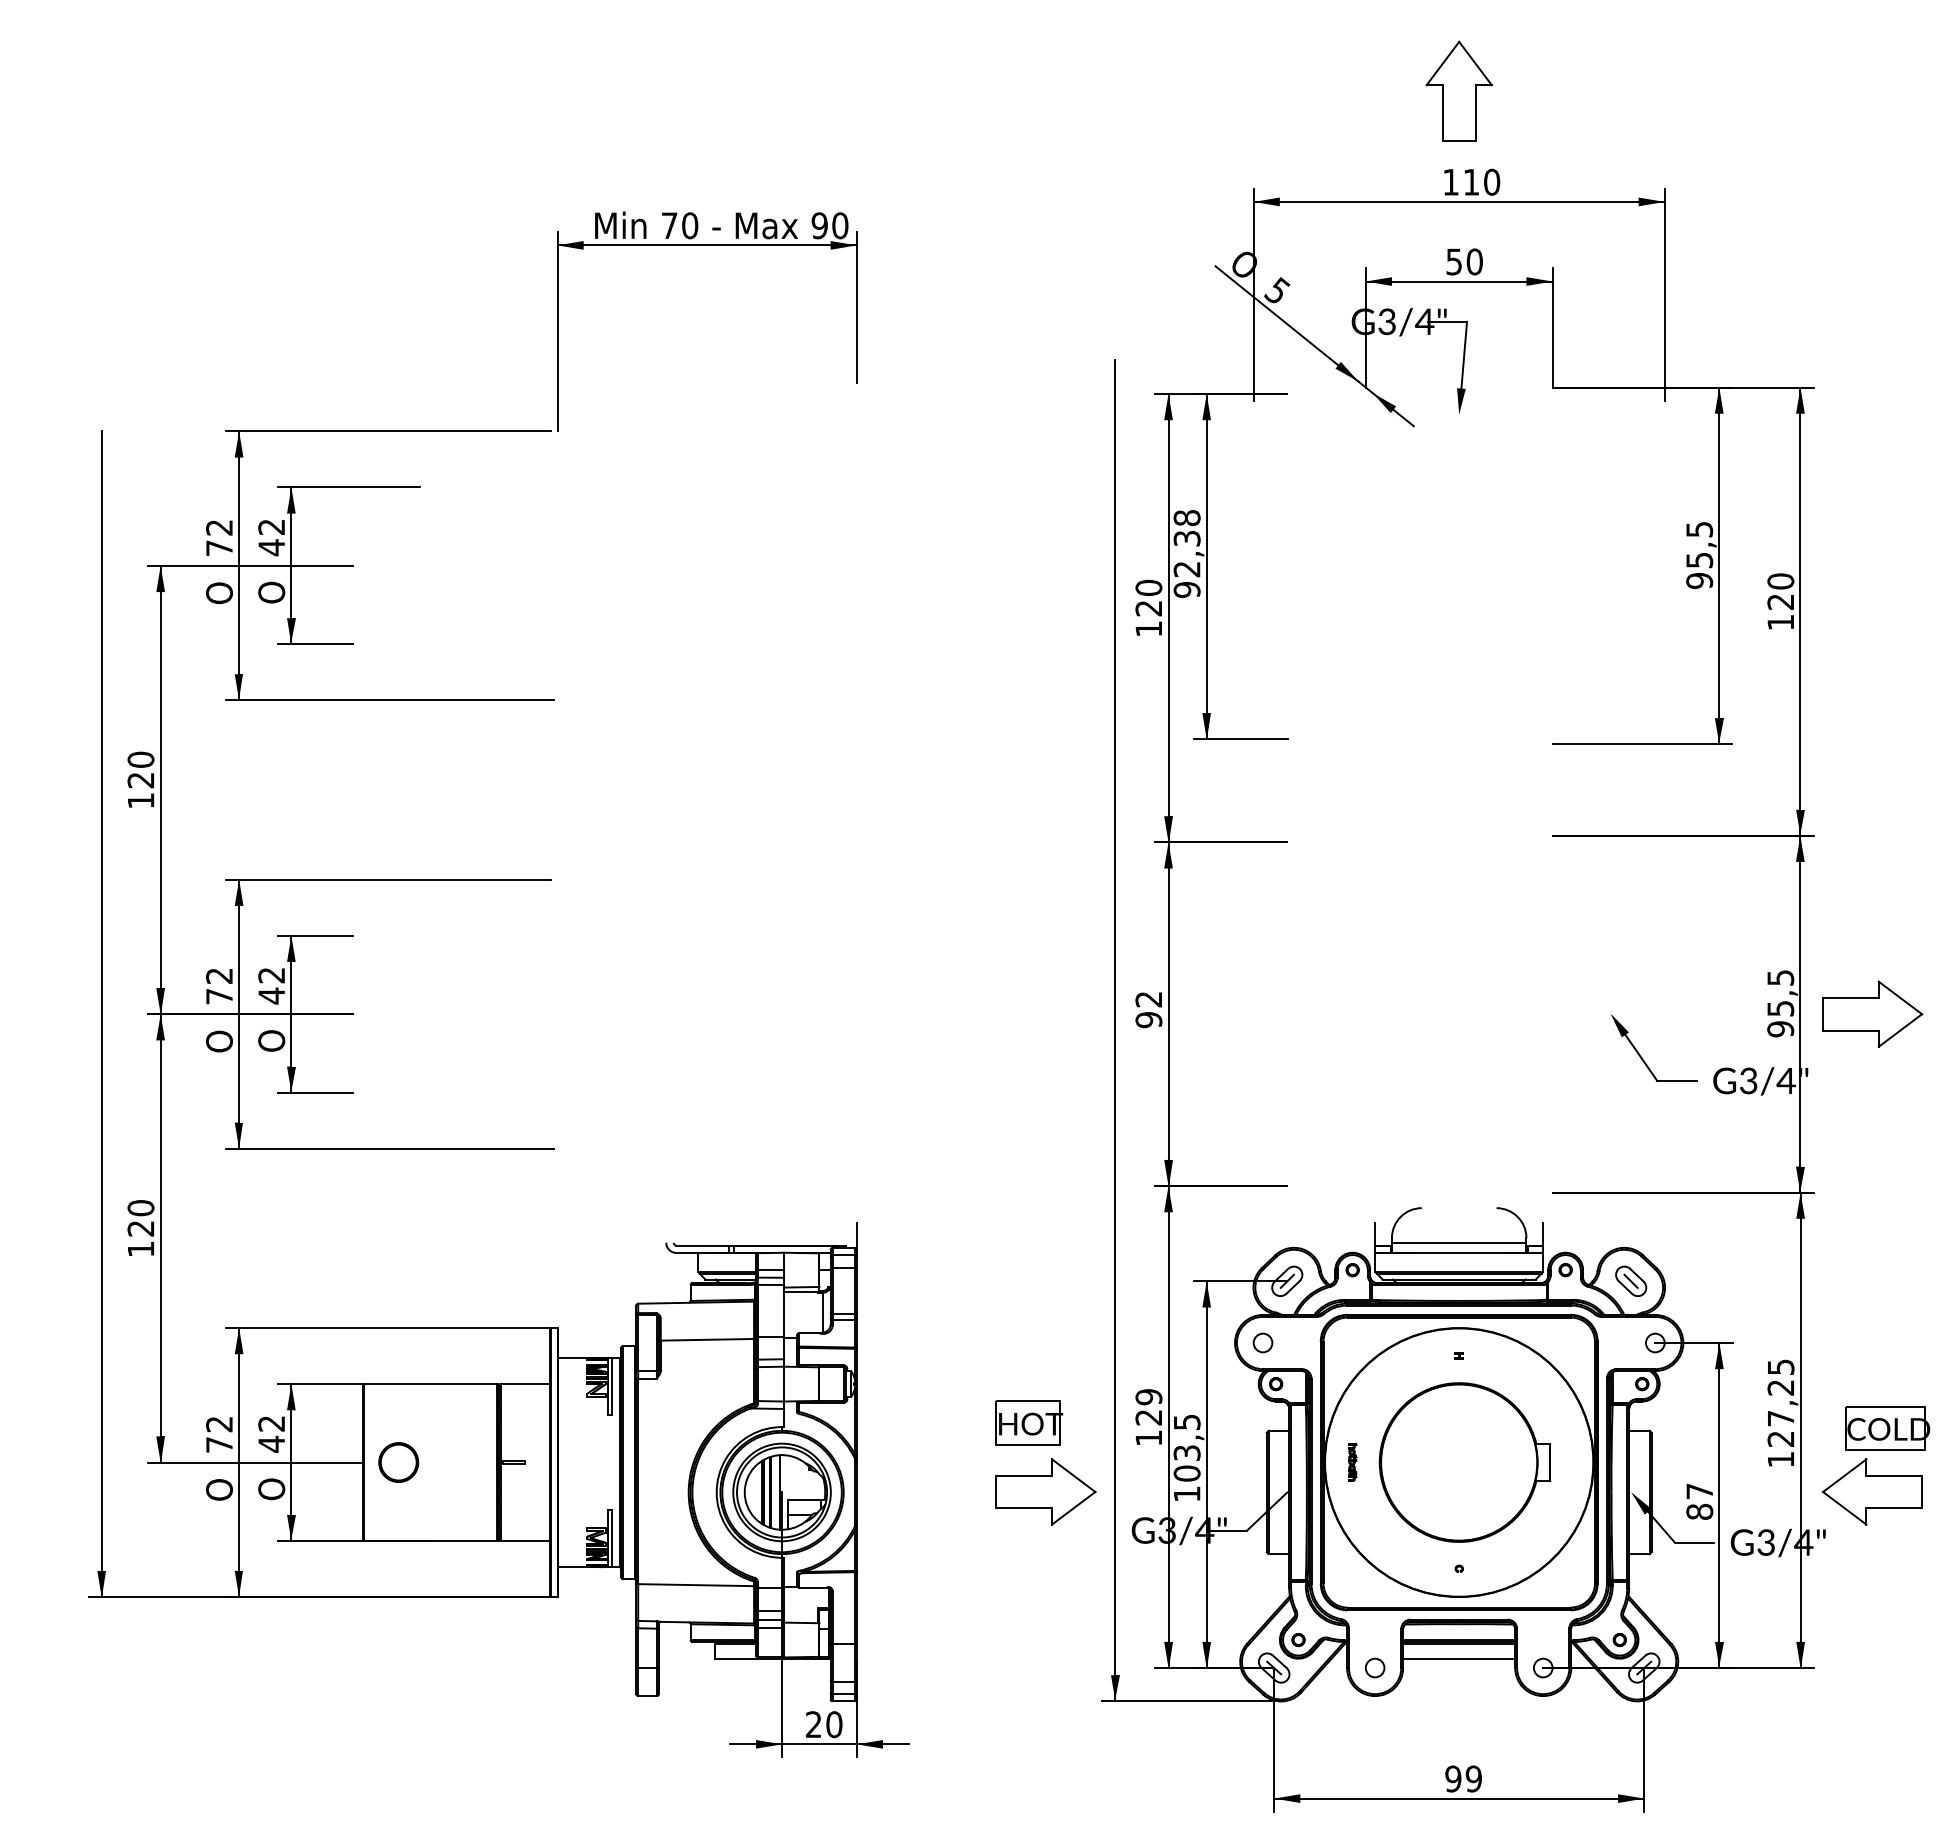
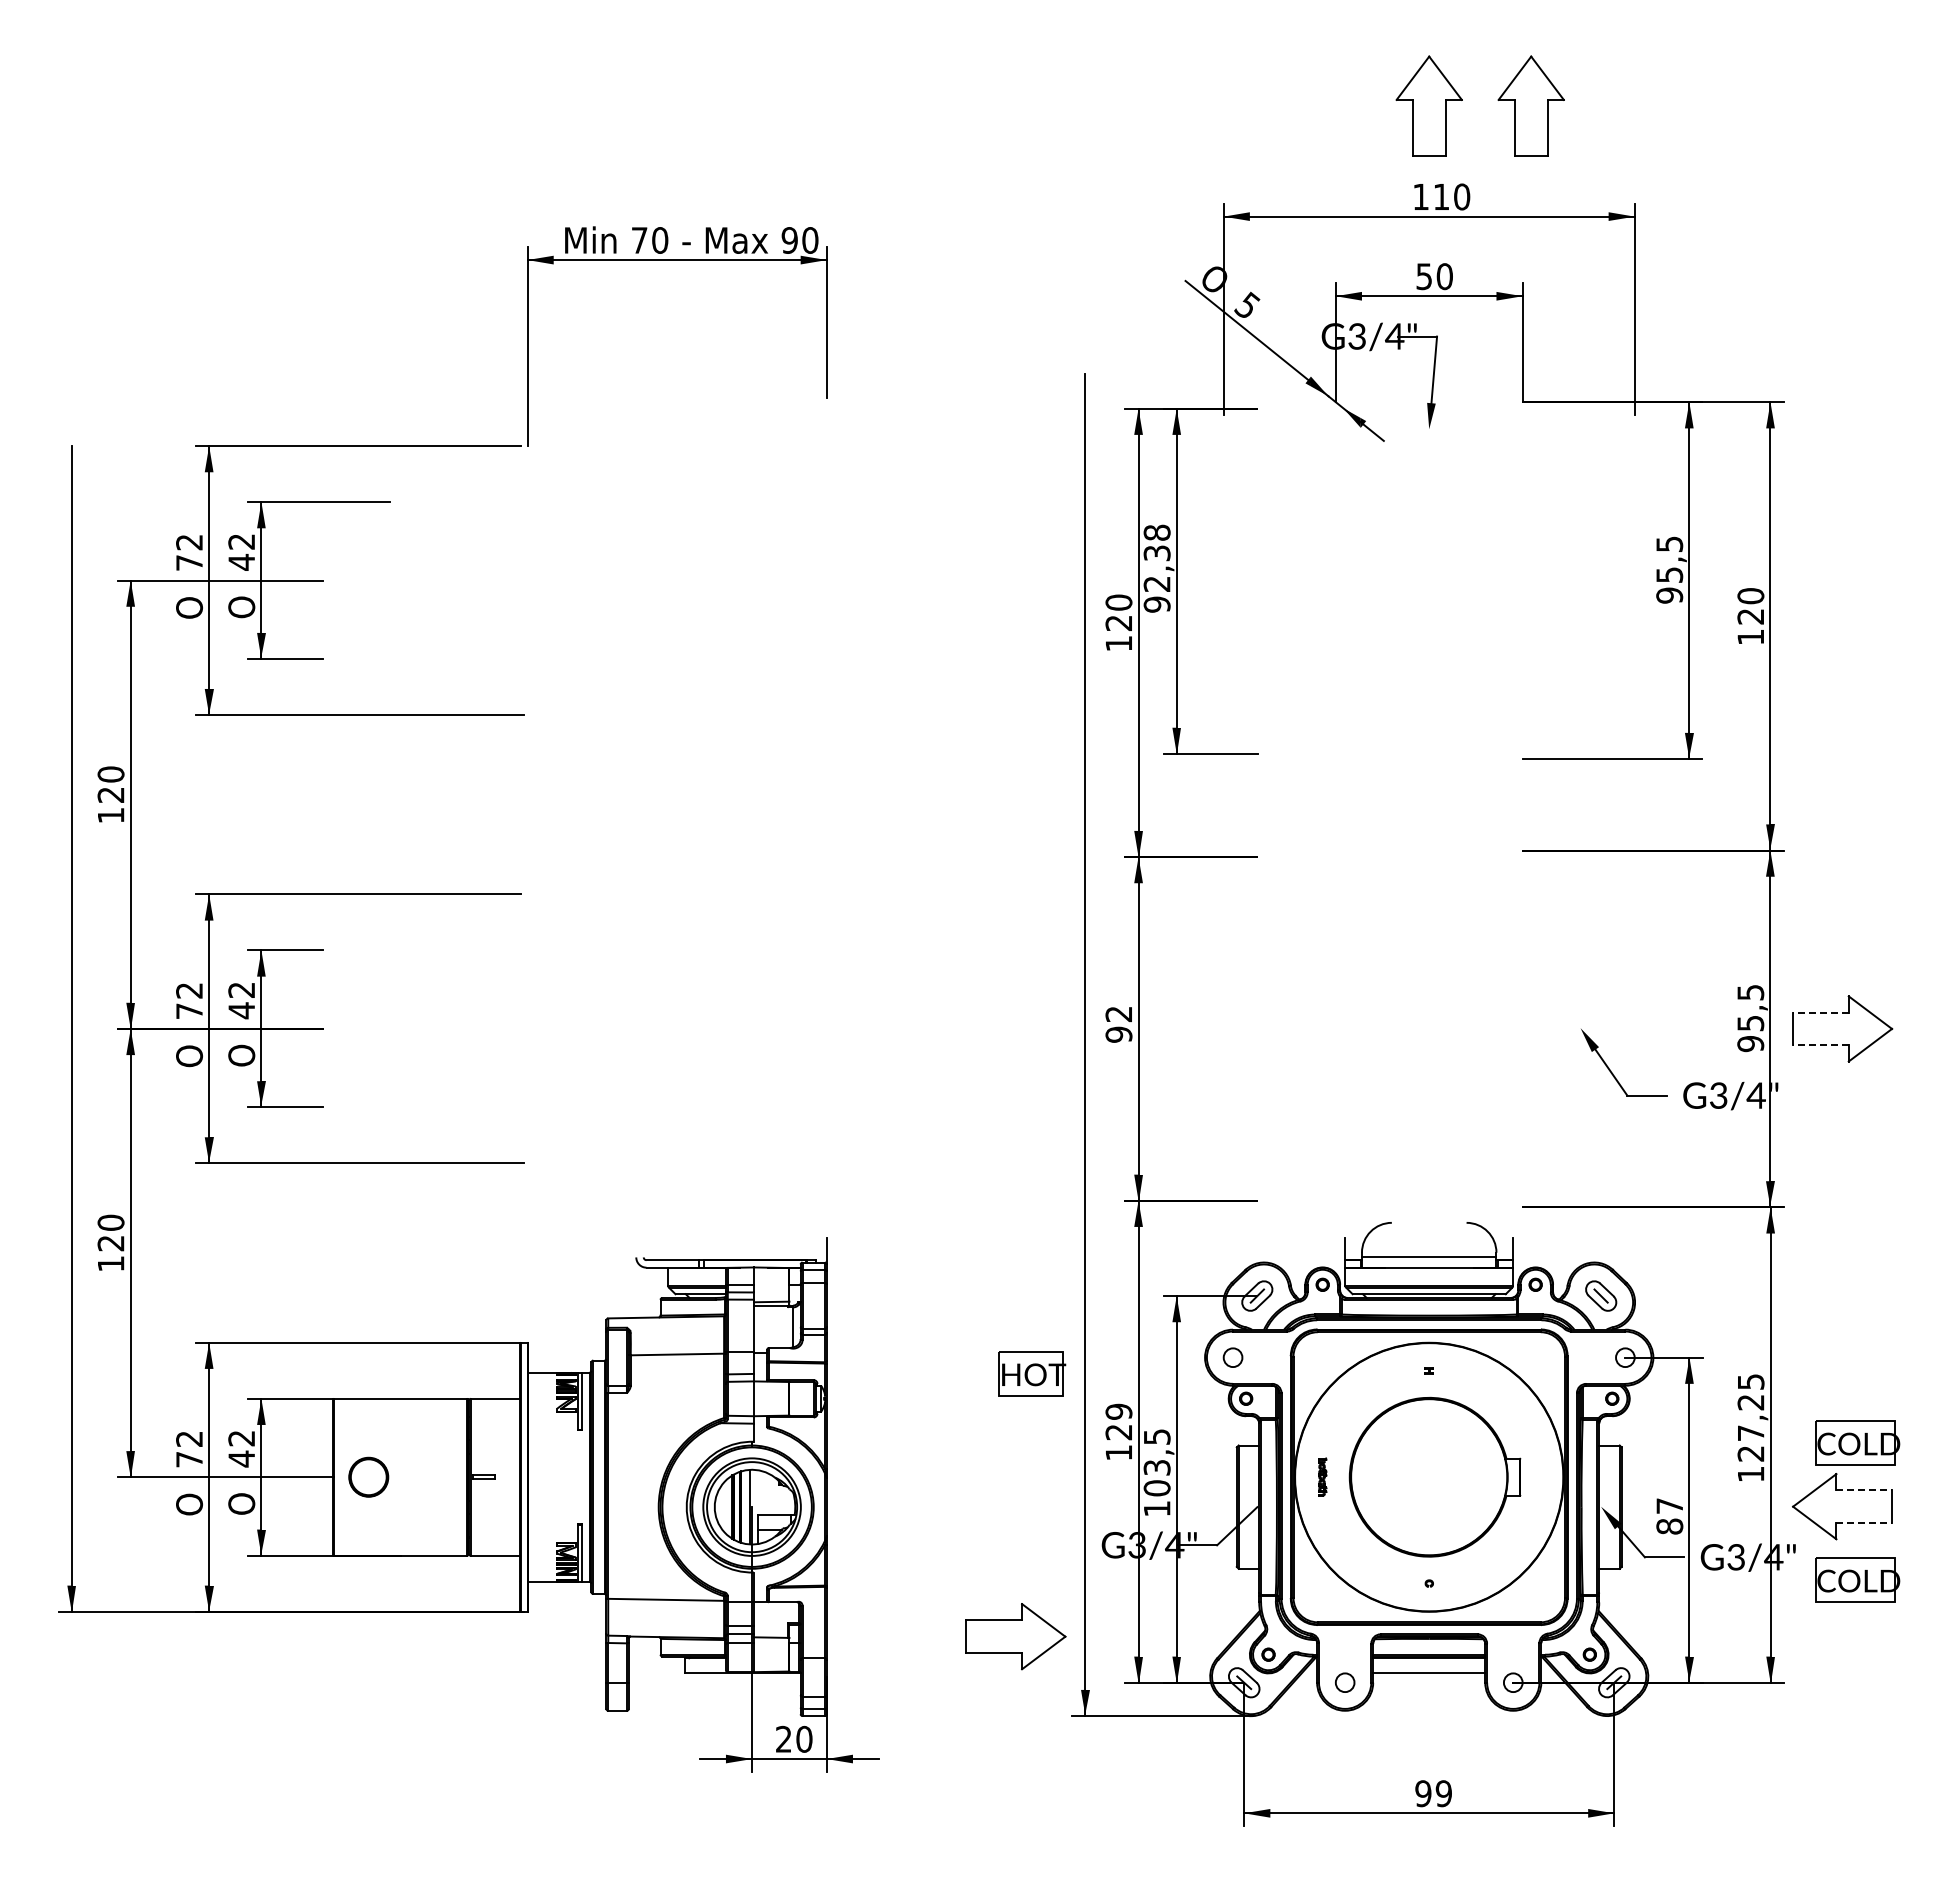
part: (1560, 90) -> (1530, 105), added
line: (1850, 997) -> (1820, 1012), solid -> dashed
line: (1850, 1030) -> (1820, 1045), solid -> dashed
part: (1029, 1422) -> (1032, 1373), moved
line: (1894, 1475) -> (1864, 1490), solid -> dashed
part: (1045, 1491) -> (1015, 1636), moved
line: (1894, 1508) -> (1864, 1523), solid -> dashed
part: (1887, 1564) -> (1857, 1579), added

